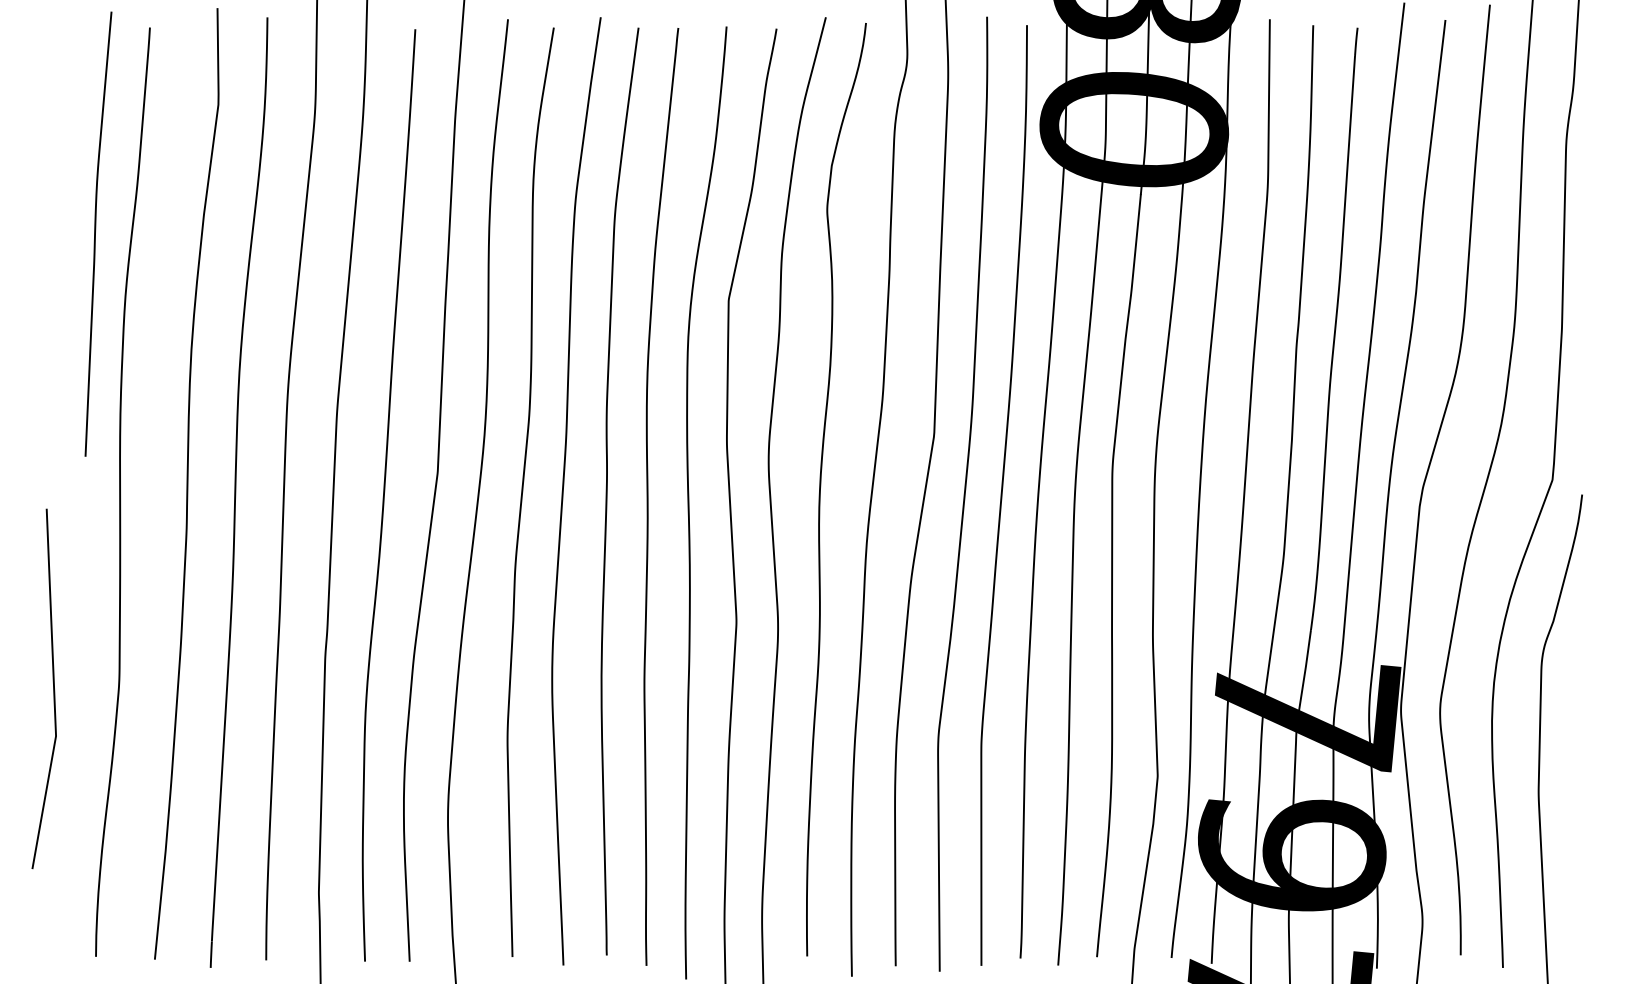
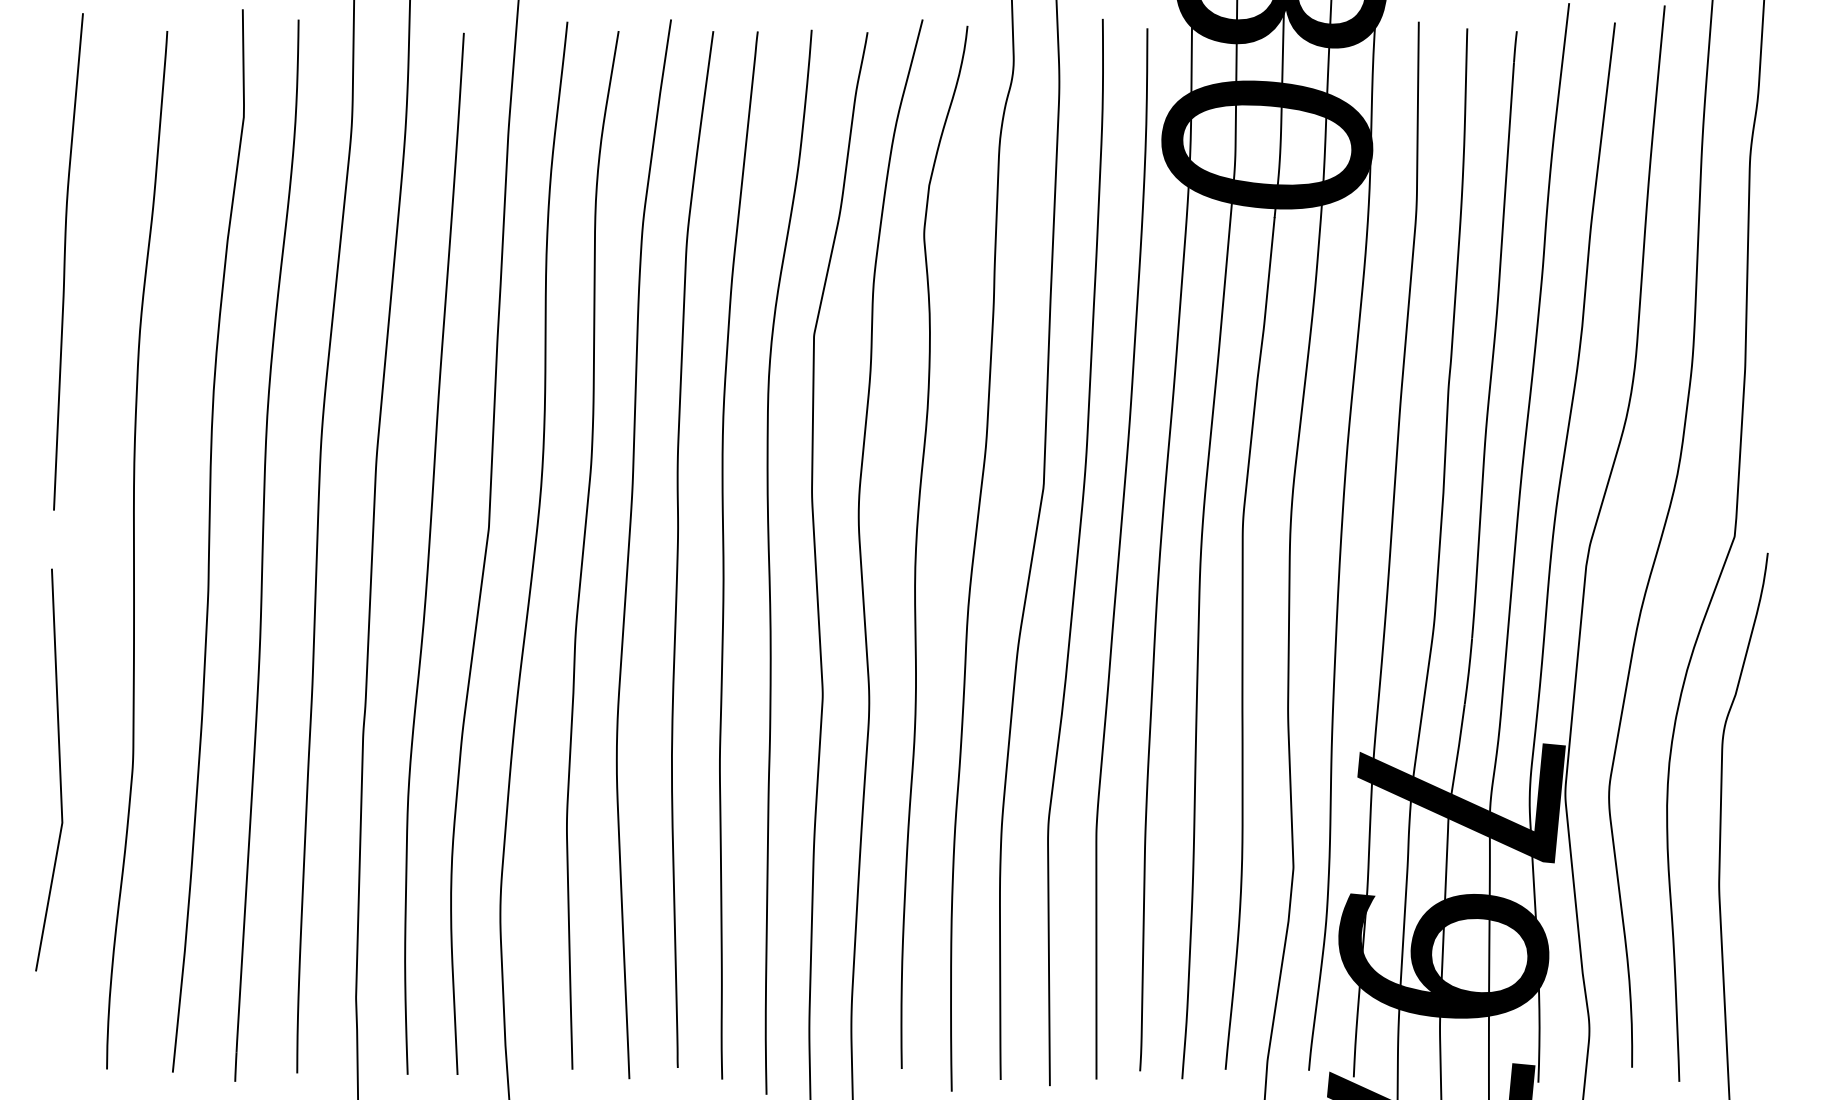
curve: (95, 233) -> (65, 261), moved

